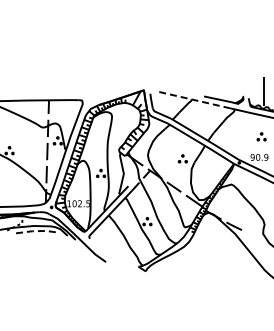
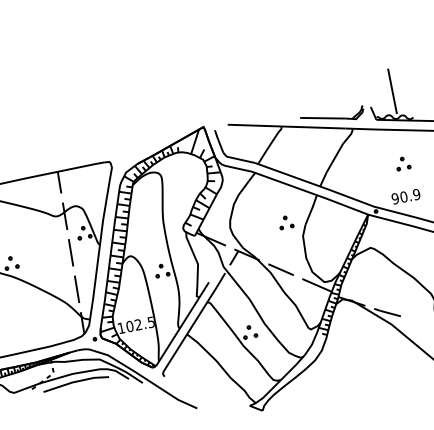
line: (194, 100) -> (286, 127), dashed -> solid
line: (34, 231) -> (75, 382), dashed -> solid

